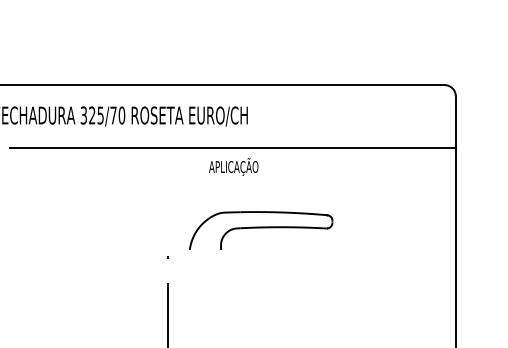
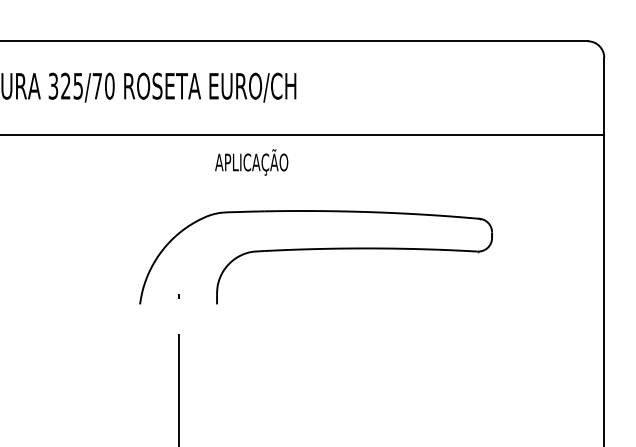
text: (233, 166) -> (251, 161), moved
part: (260, 230) -> (314, 256), size x1.67

